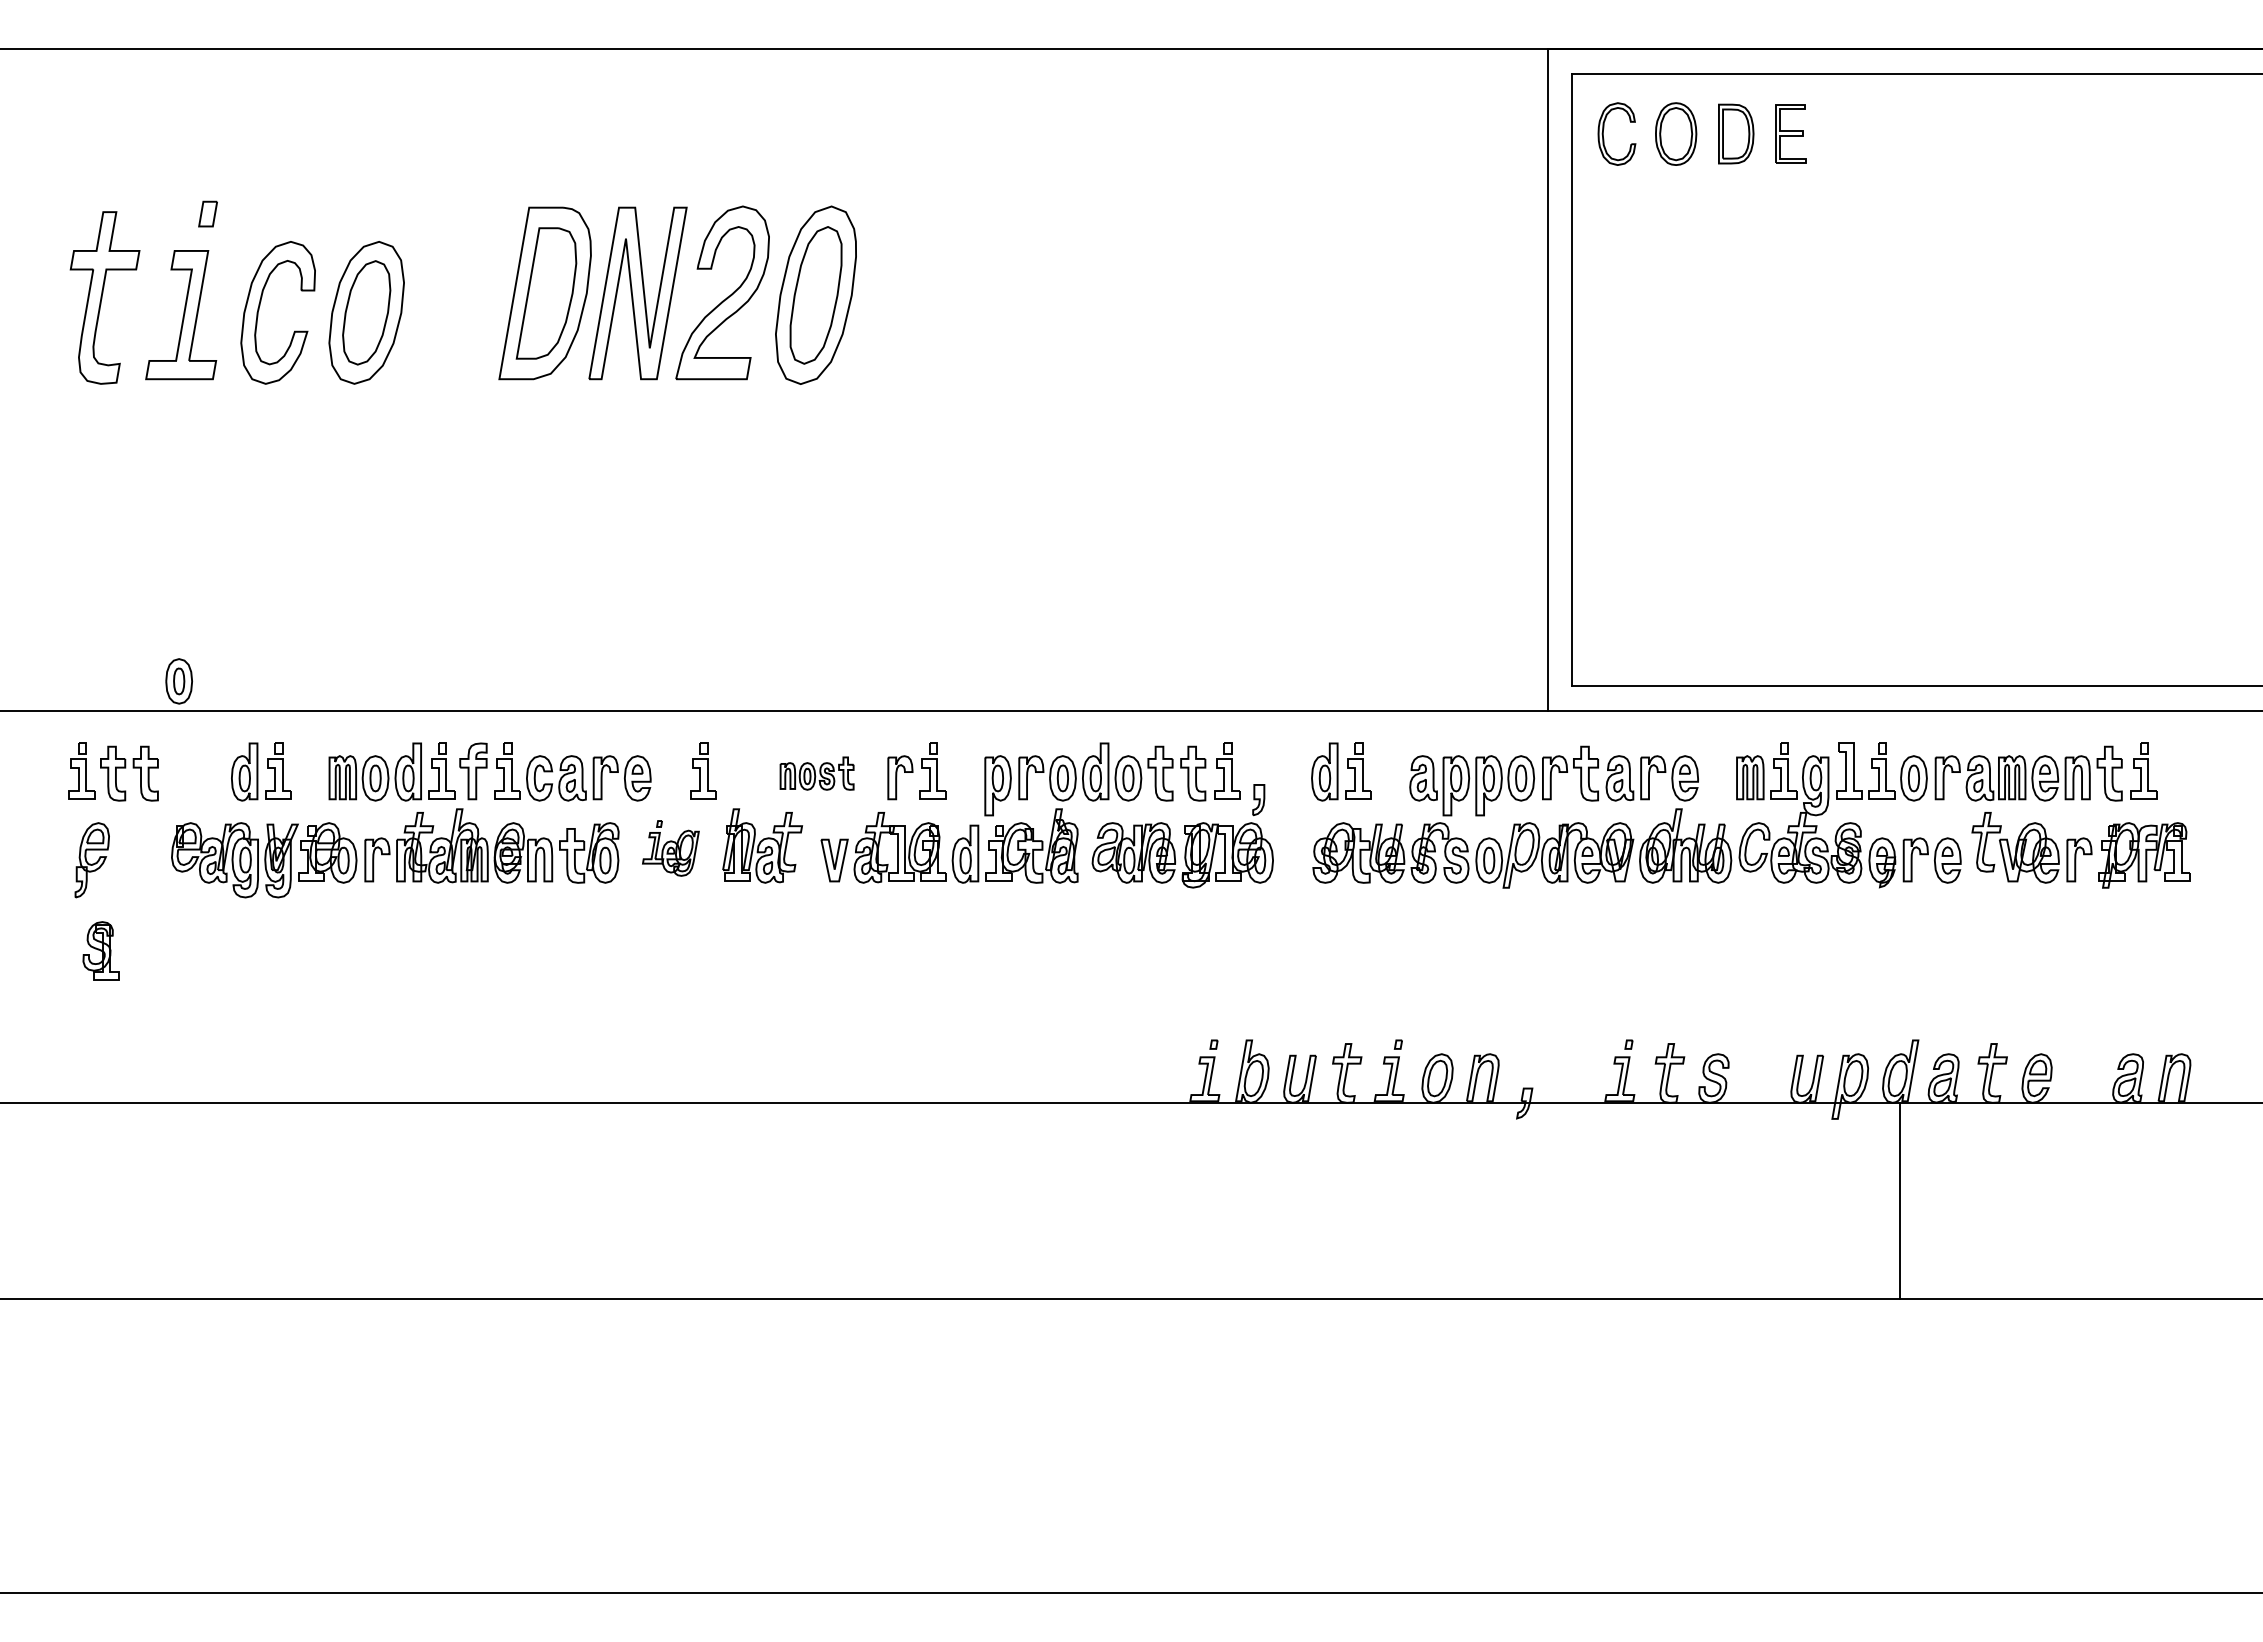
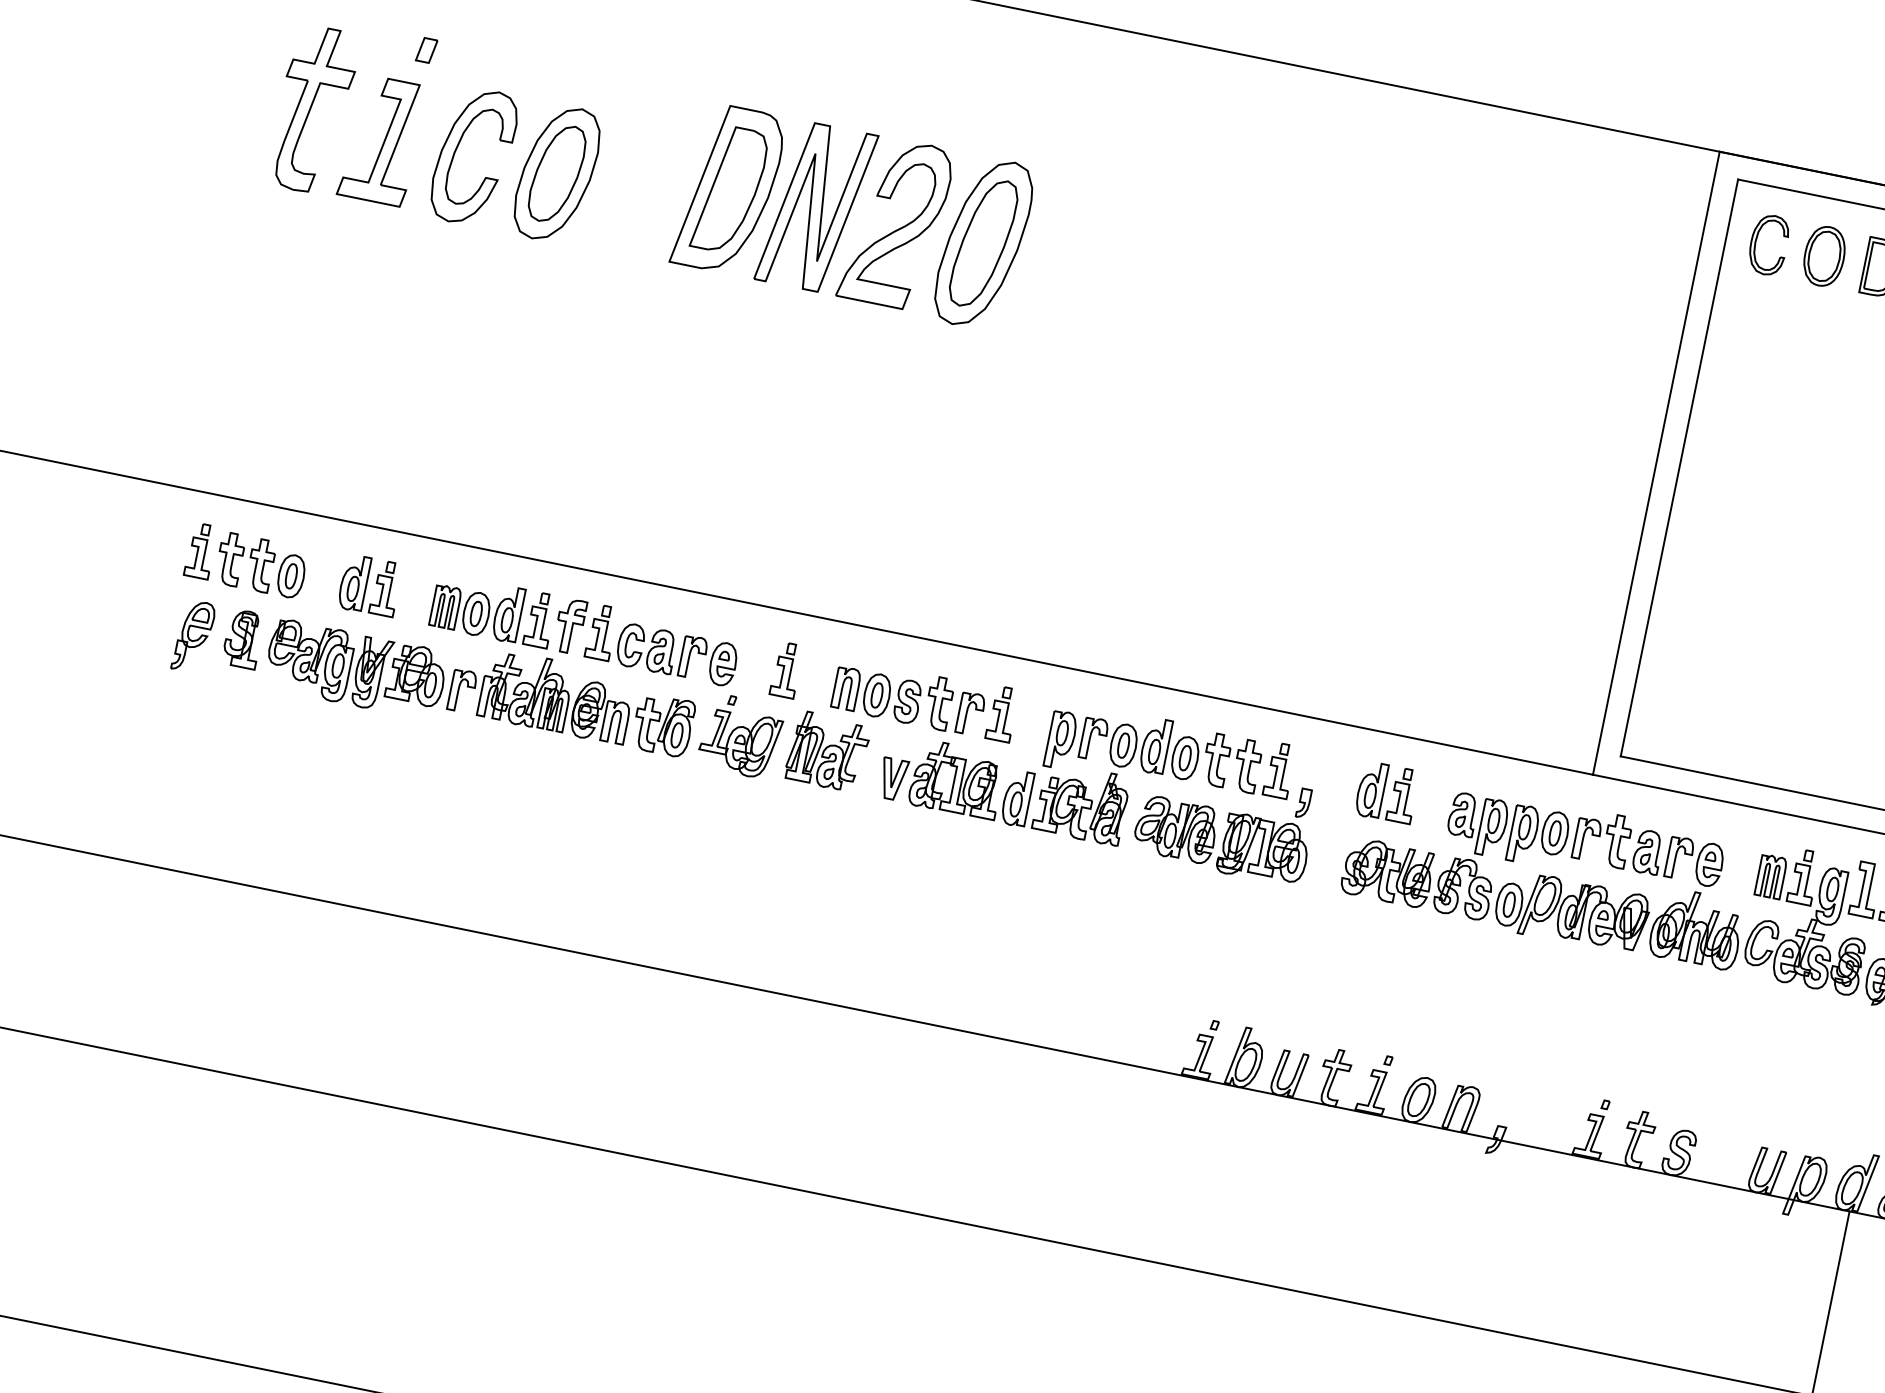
part: (178, 681) -> (290, 576), moved
part: (816, 773) -> (892, 693), size x1.67
part: (670, 848) -> (740, 736), size x1.43
part: (100, 950) -> (242, 638), moved

